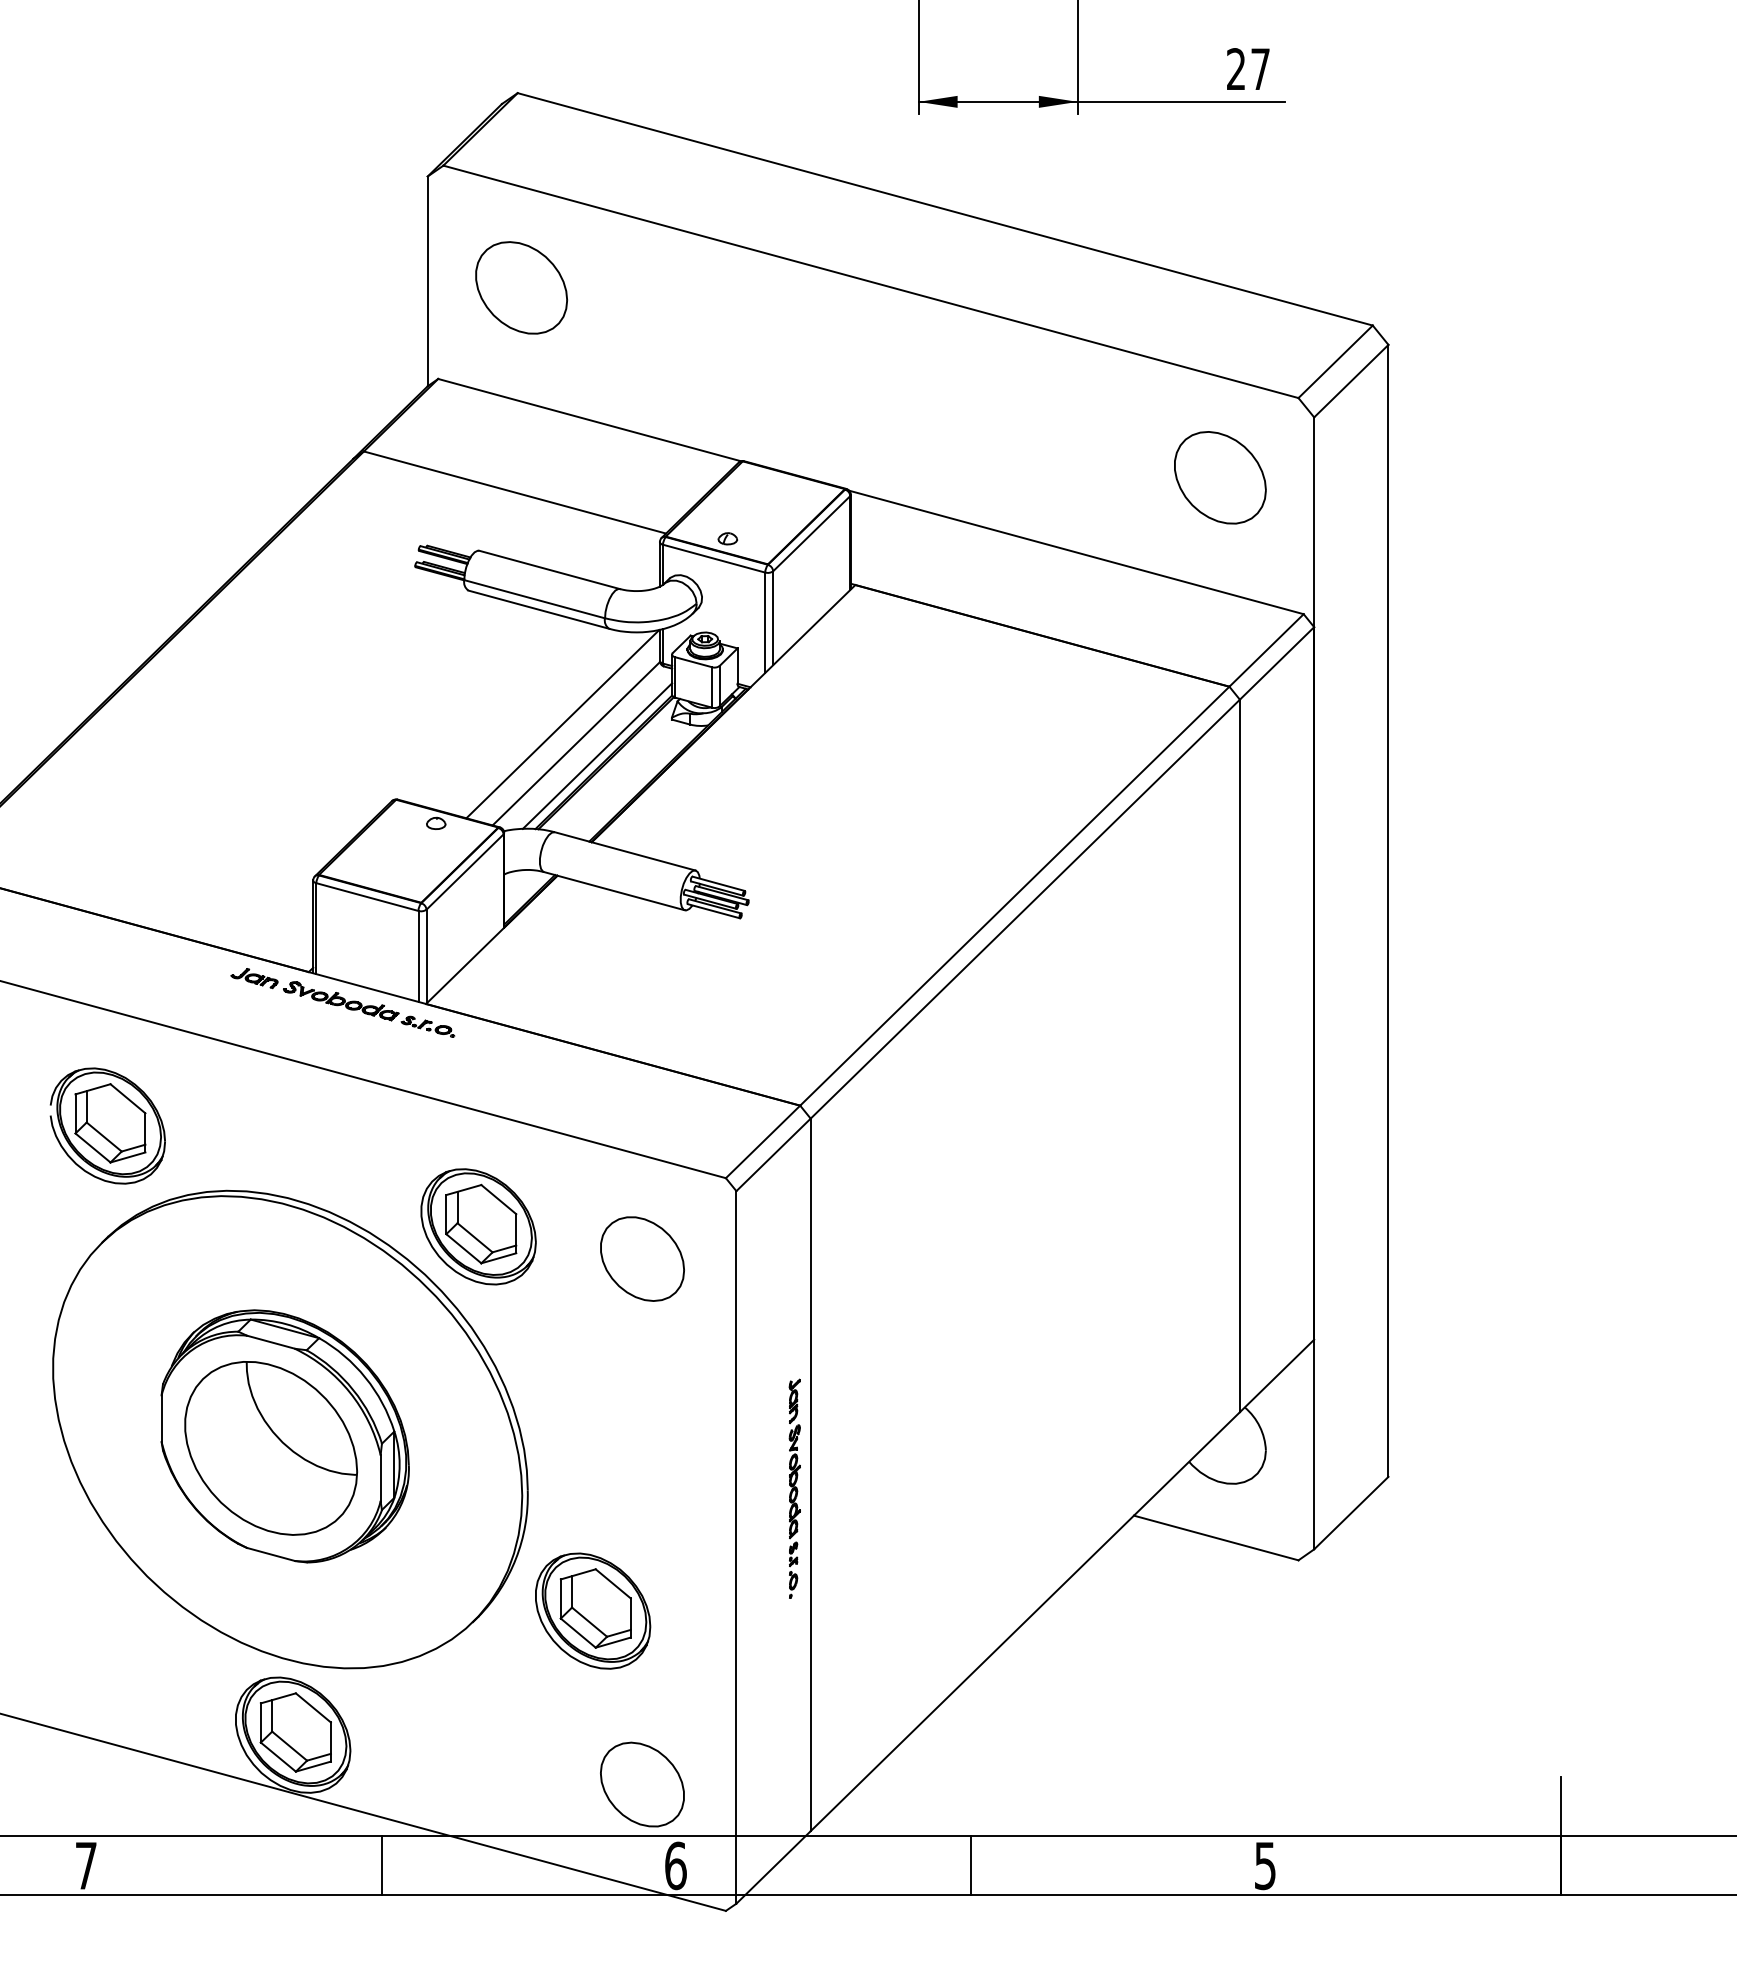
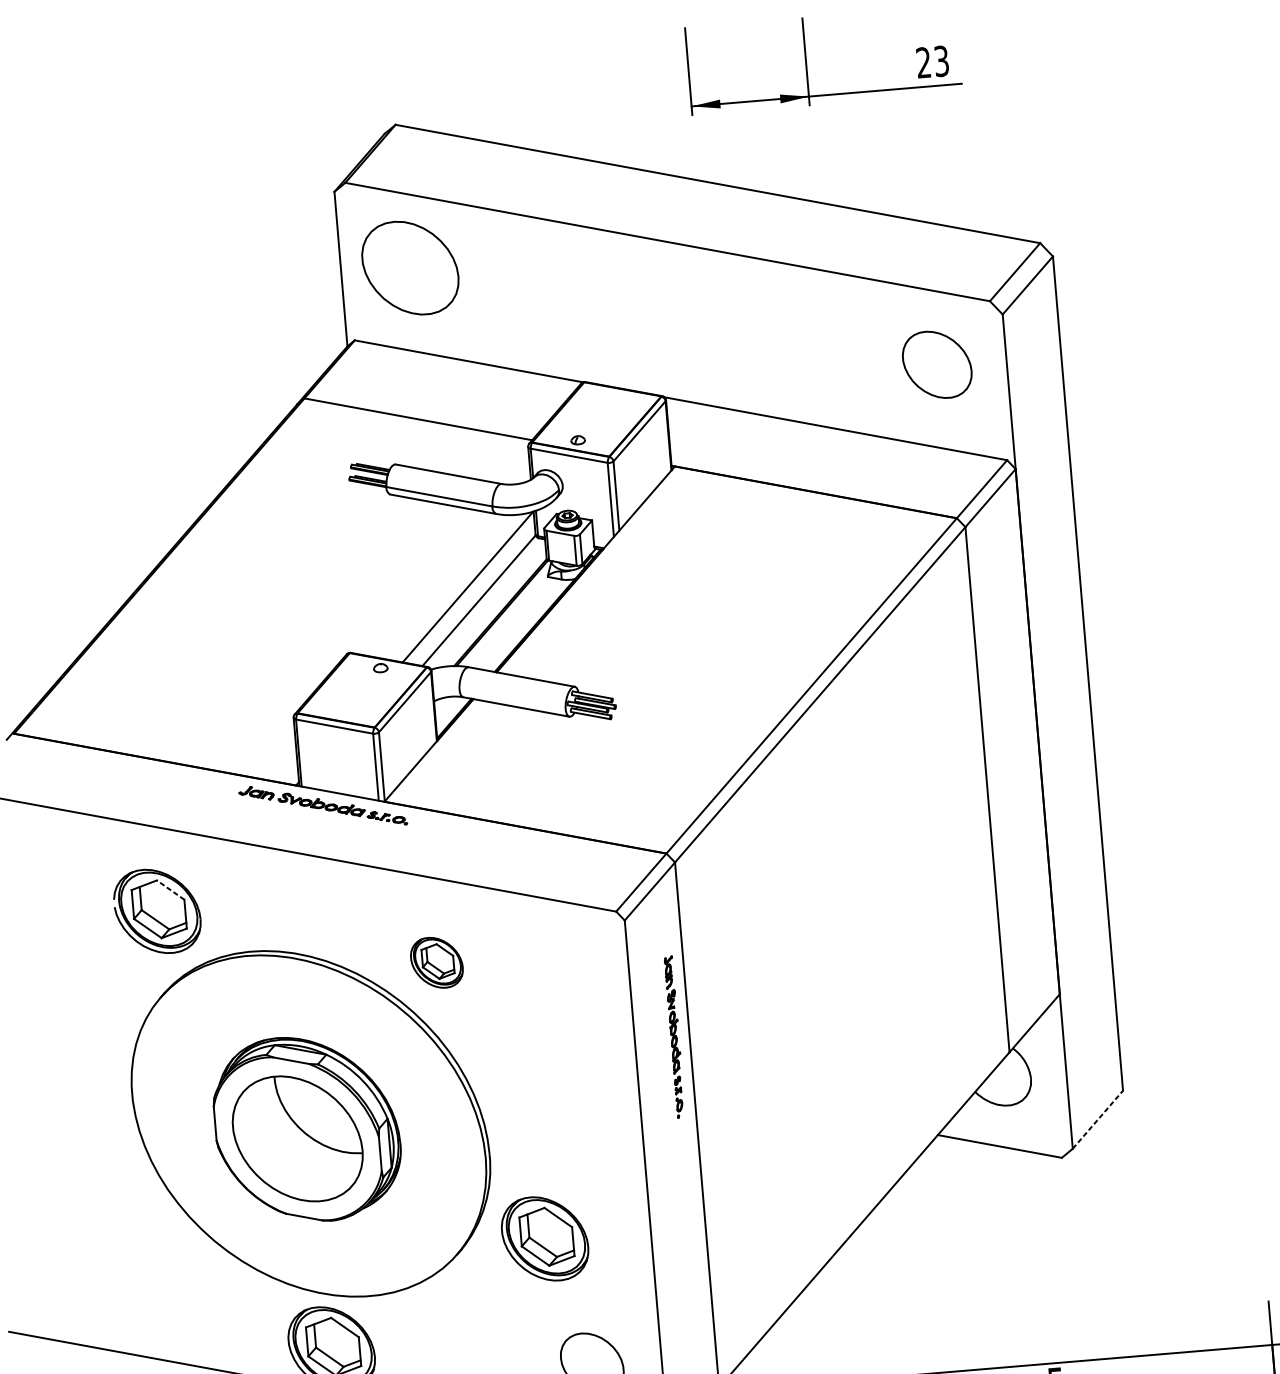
text: (1260, 69) -> (941, 61), 27 -> 23
part: (521, 287) -> (410, 267), size x1.4
line: (597, 755) -> (495, 608), removed
line: (127, 1098) -> (170, 889), solid -> dashed
part: (478, 1226) -> (436, 962), size x0.6
part: (642, 1258) -> (559, 975), removed
part: (794, 1488) -> (674, 1036), moved
line: (1351, 1513) -> (1098, 1120), solid -> dashed

